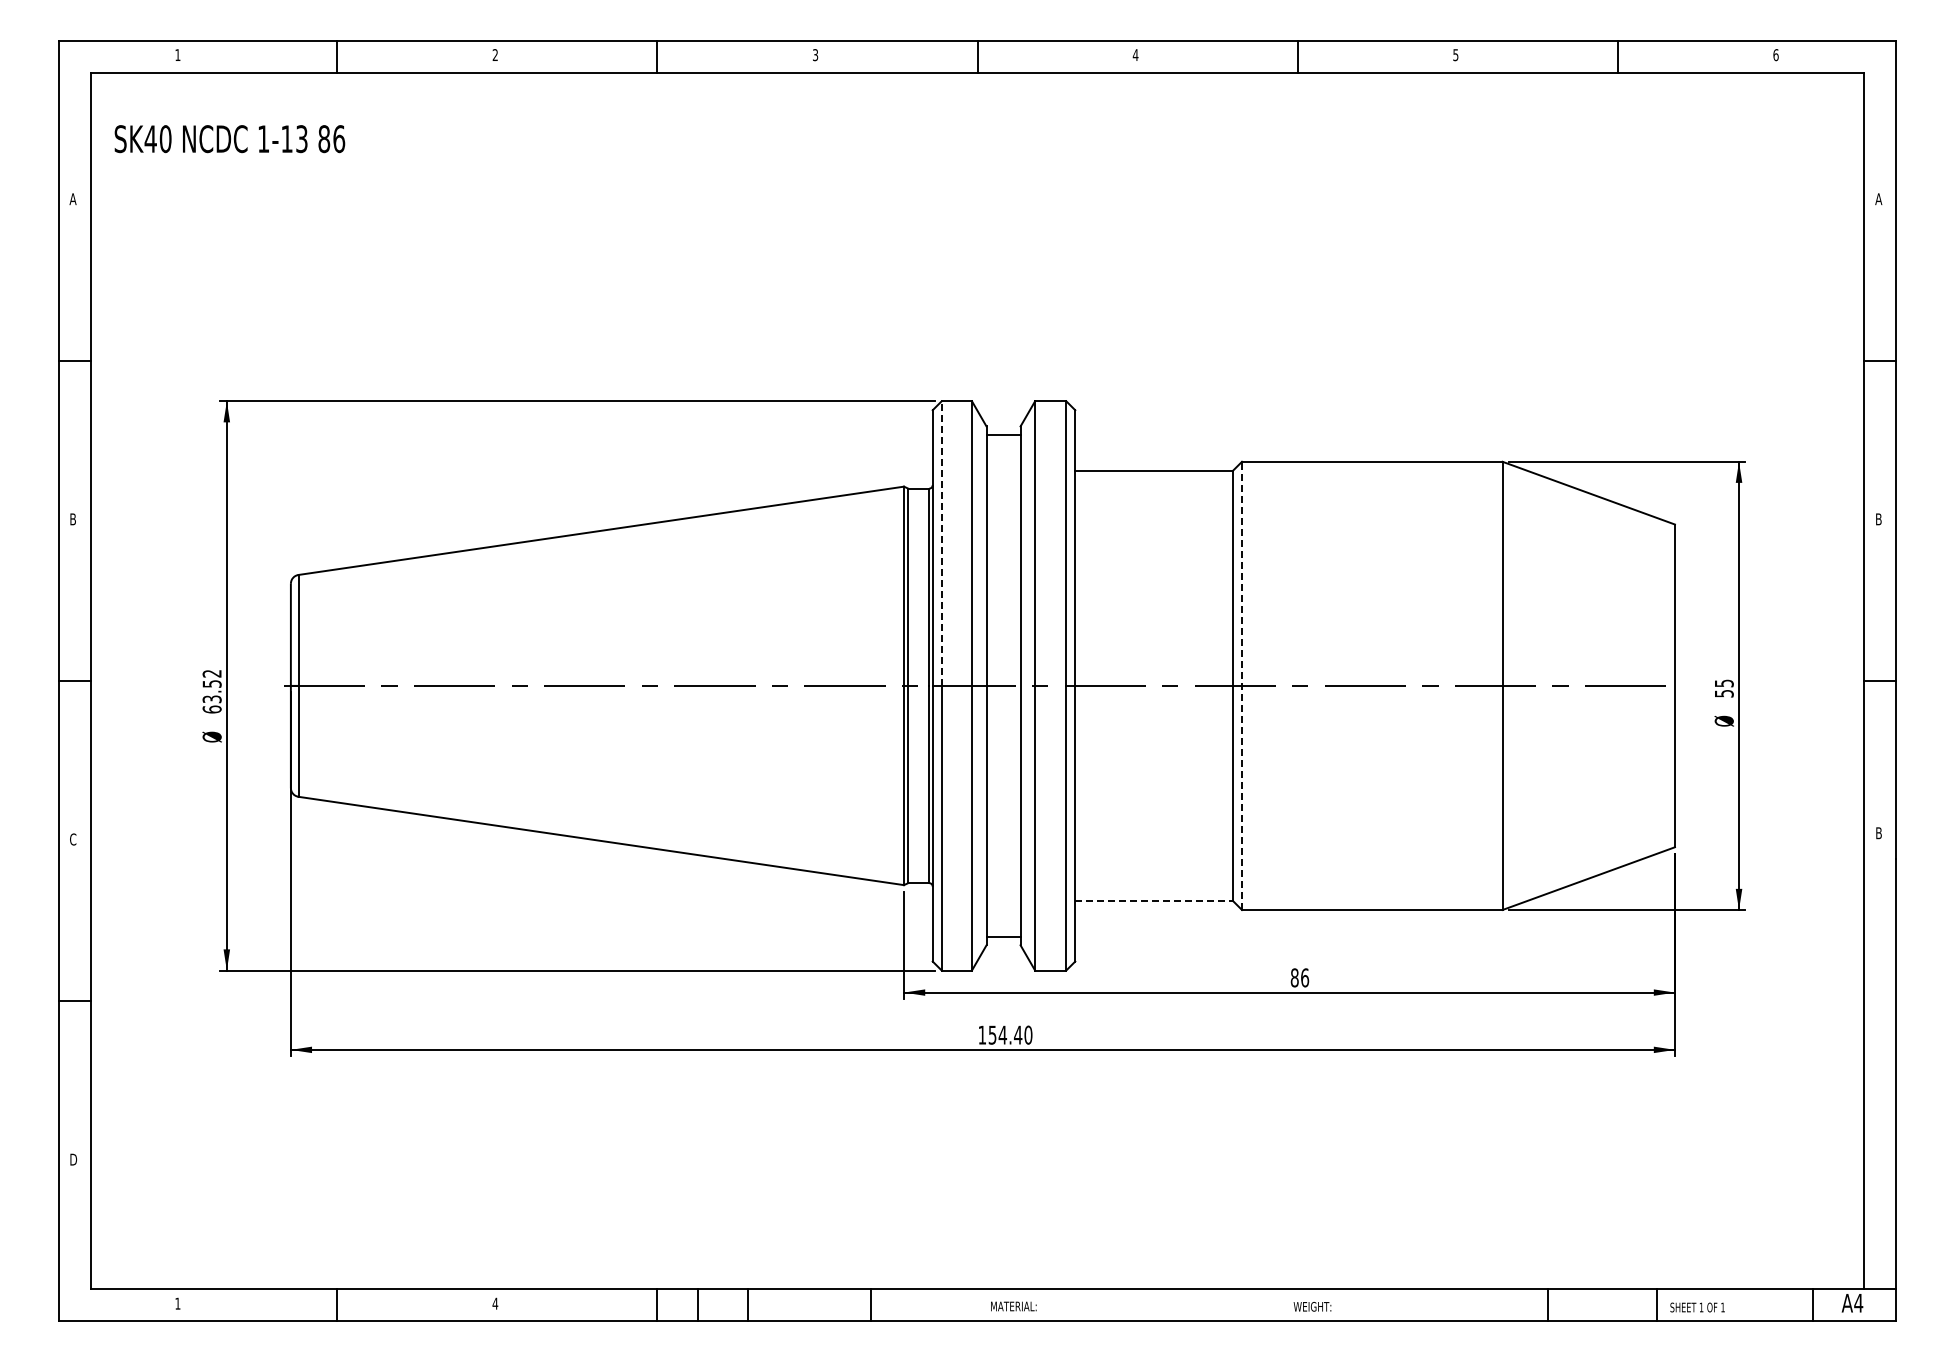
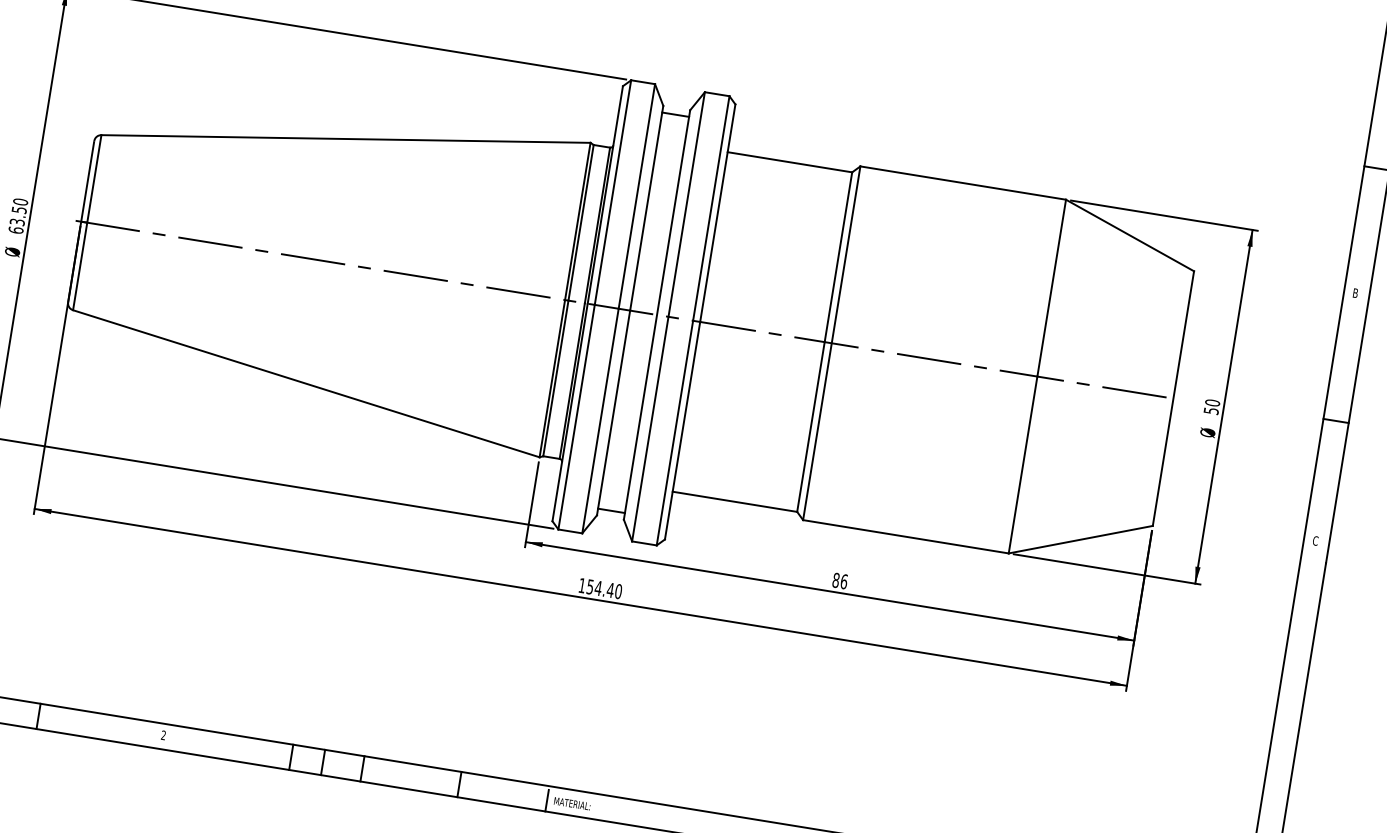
line: (941, 543) -> (612, 192), dashed -> solid
text: (211, 673) -> (20, 201), 63.52 -> 63.50
text: (1723, 683) -> (1212, 402), 55 -> 50
line: (1242, 685) -> (832, 343), dashed -> solid
text: (1878, 833) -> (1315, 541), B -> C
line: (1154, 901) -> (735, 502), dashed -> solid
text: (495, 1303) -> (163, 735), 4 -> 2
line: (981, 1307) -> (546, 800), added

